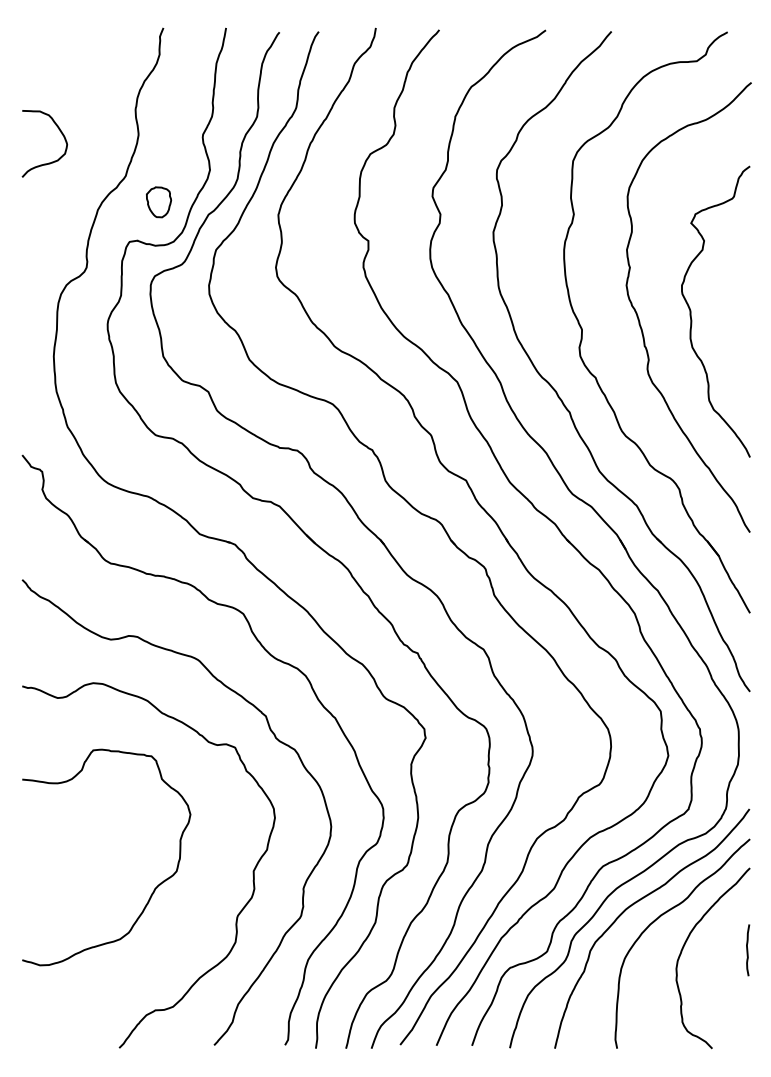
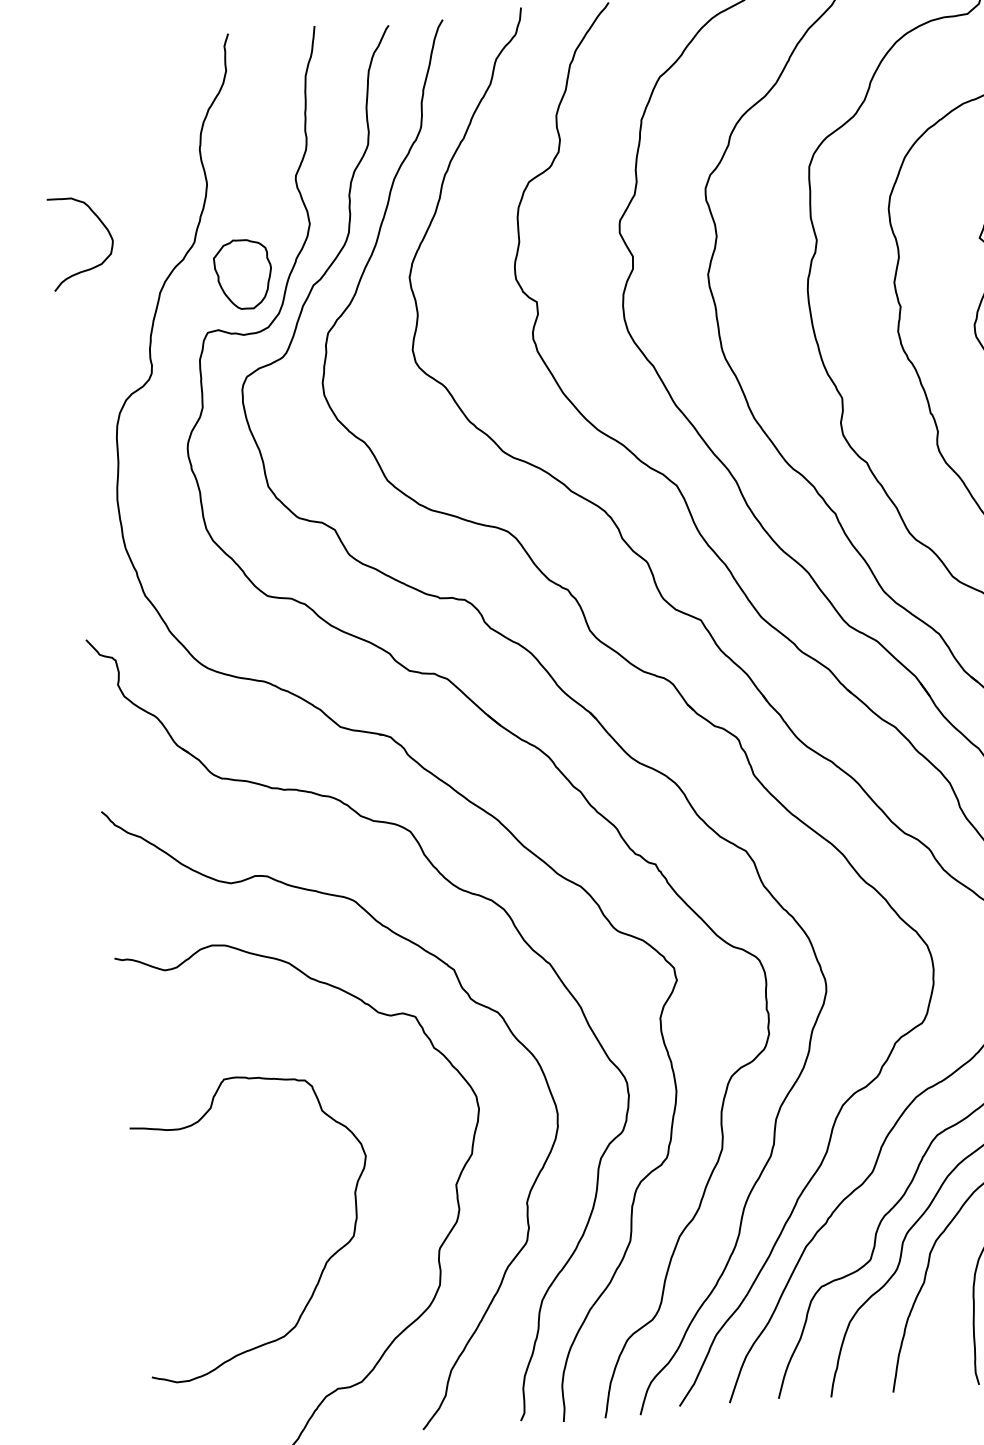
curve: (59, 131) -> (100, 223), moved
part: (158, 202) -> (242, 274), size x1.67
curve: (154, 888) -> (325, 1262), moved

